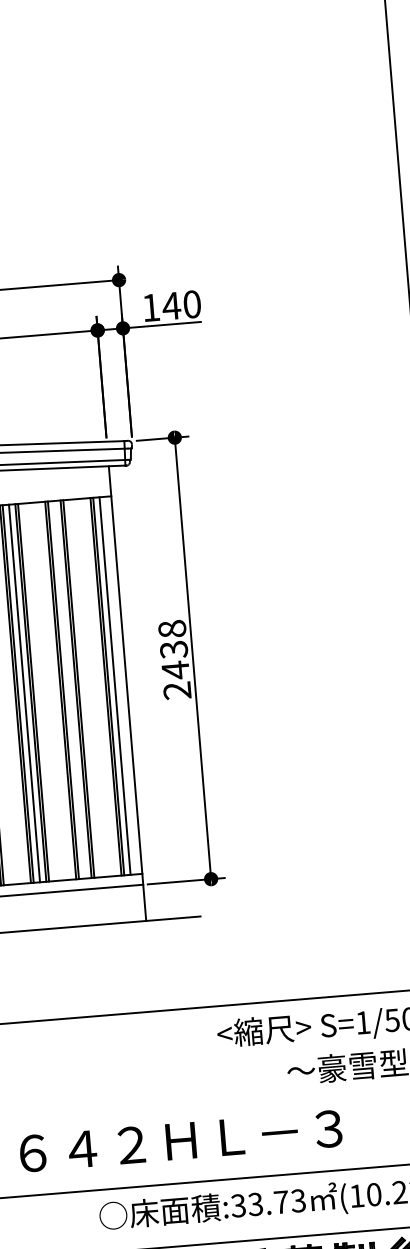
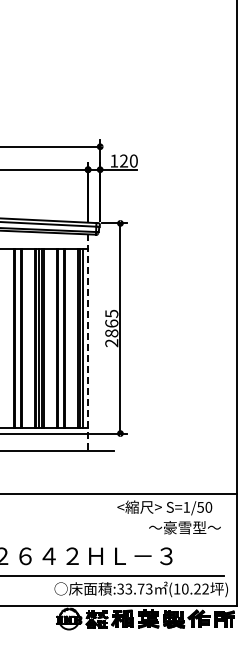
text: (170, 304) -> (123, 160), 140 -> 120
text: (173, 649) -> (111, 323), 2438 -> 2865
line: (128, 695) -> (88, 343), solid -> dashed

